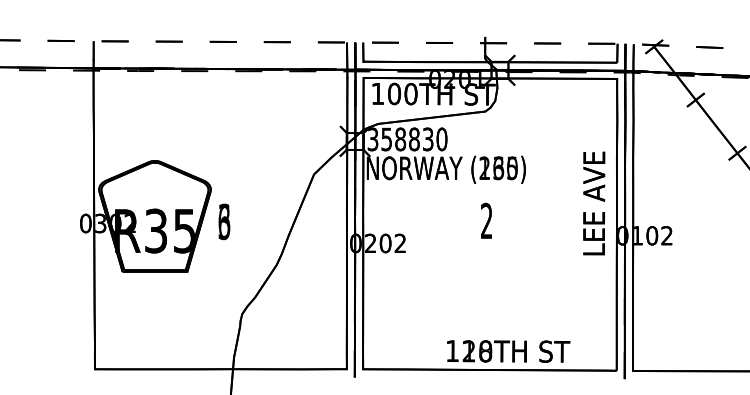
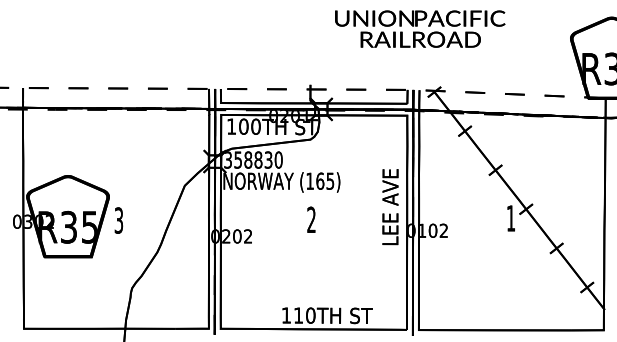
text: (498, 167) -> (320, 180), (230) -> (165)
text: (223, 221) -> (118, 220), 6 -> 3
text: (477, 351) -> (304, 315), 128TH -> 110TH

